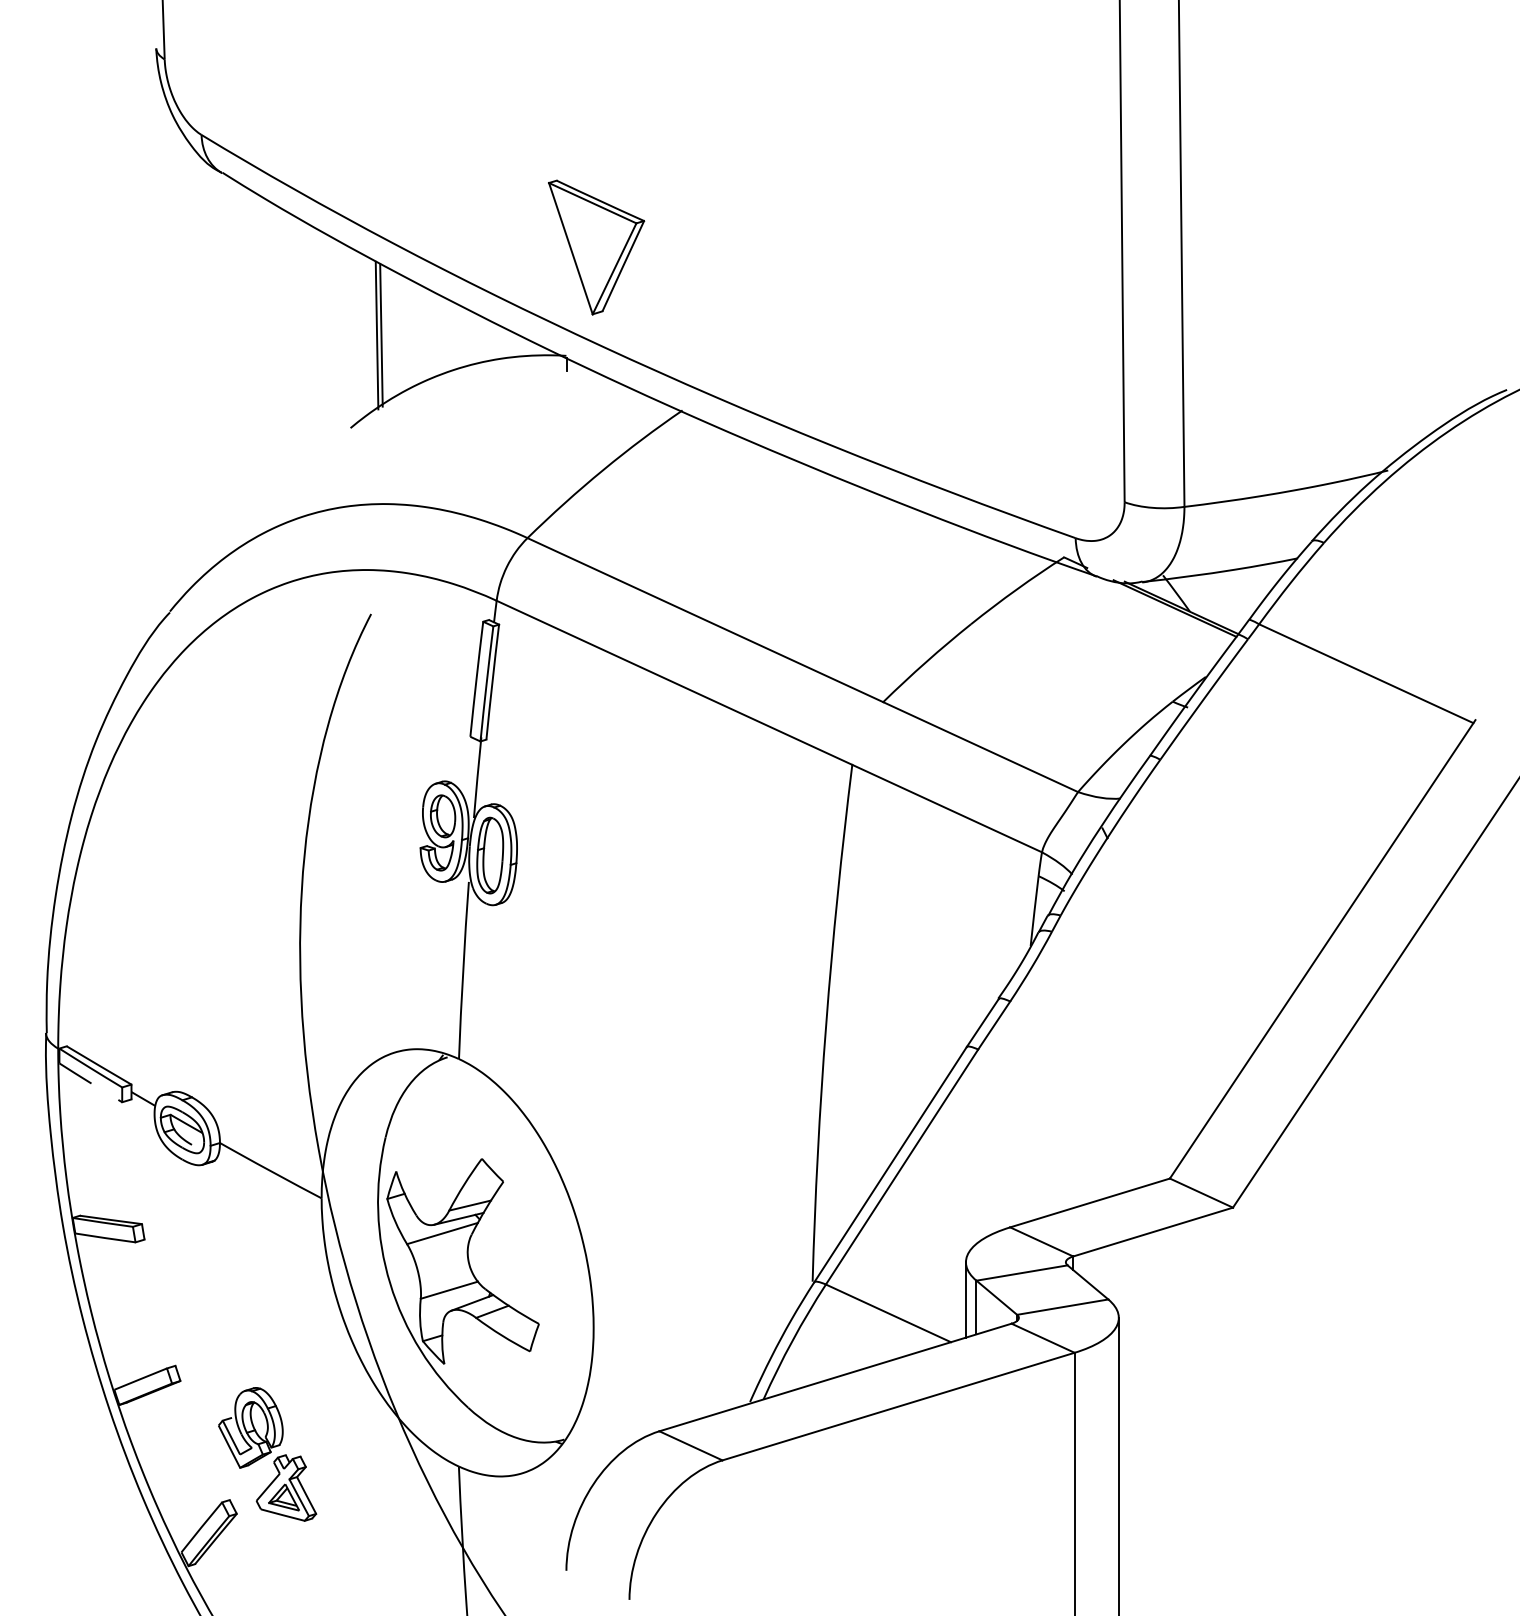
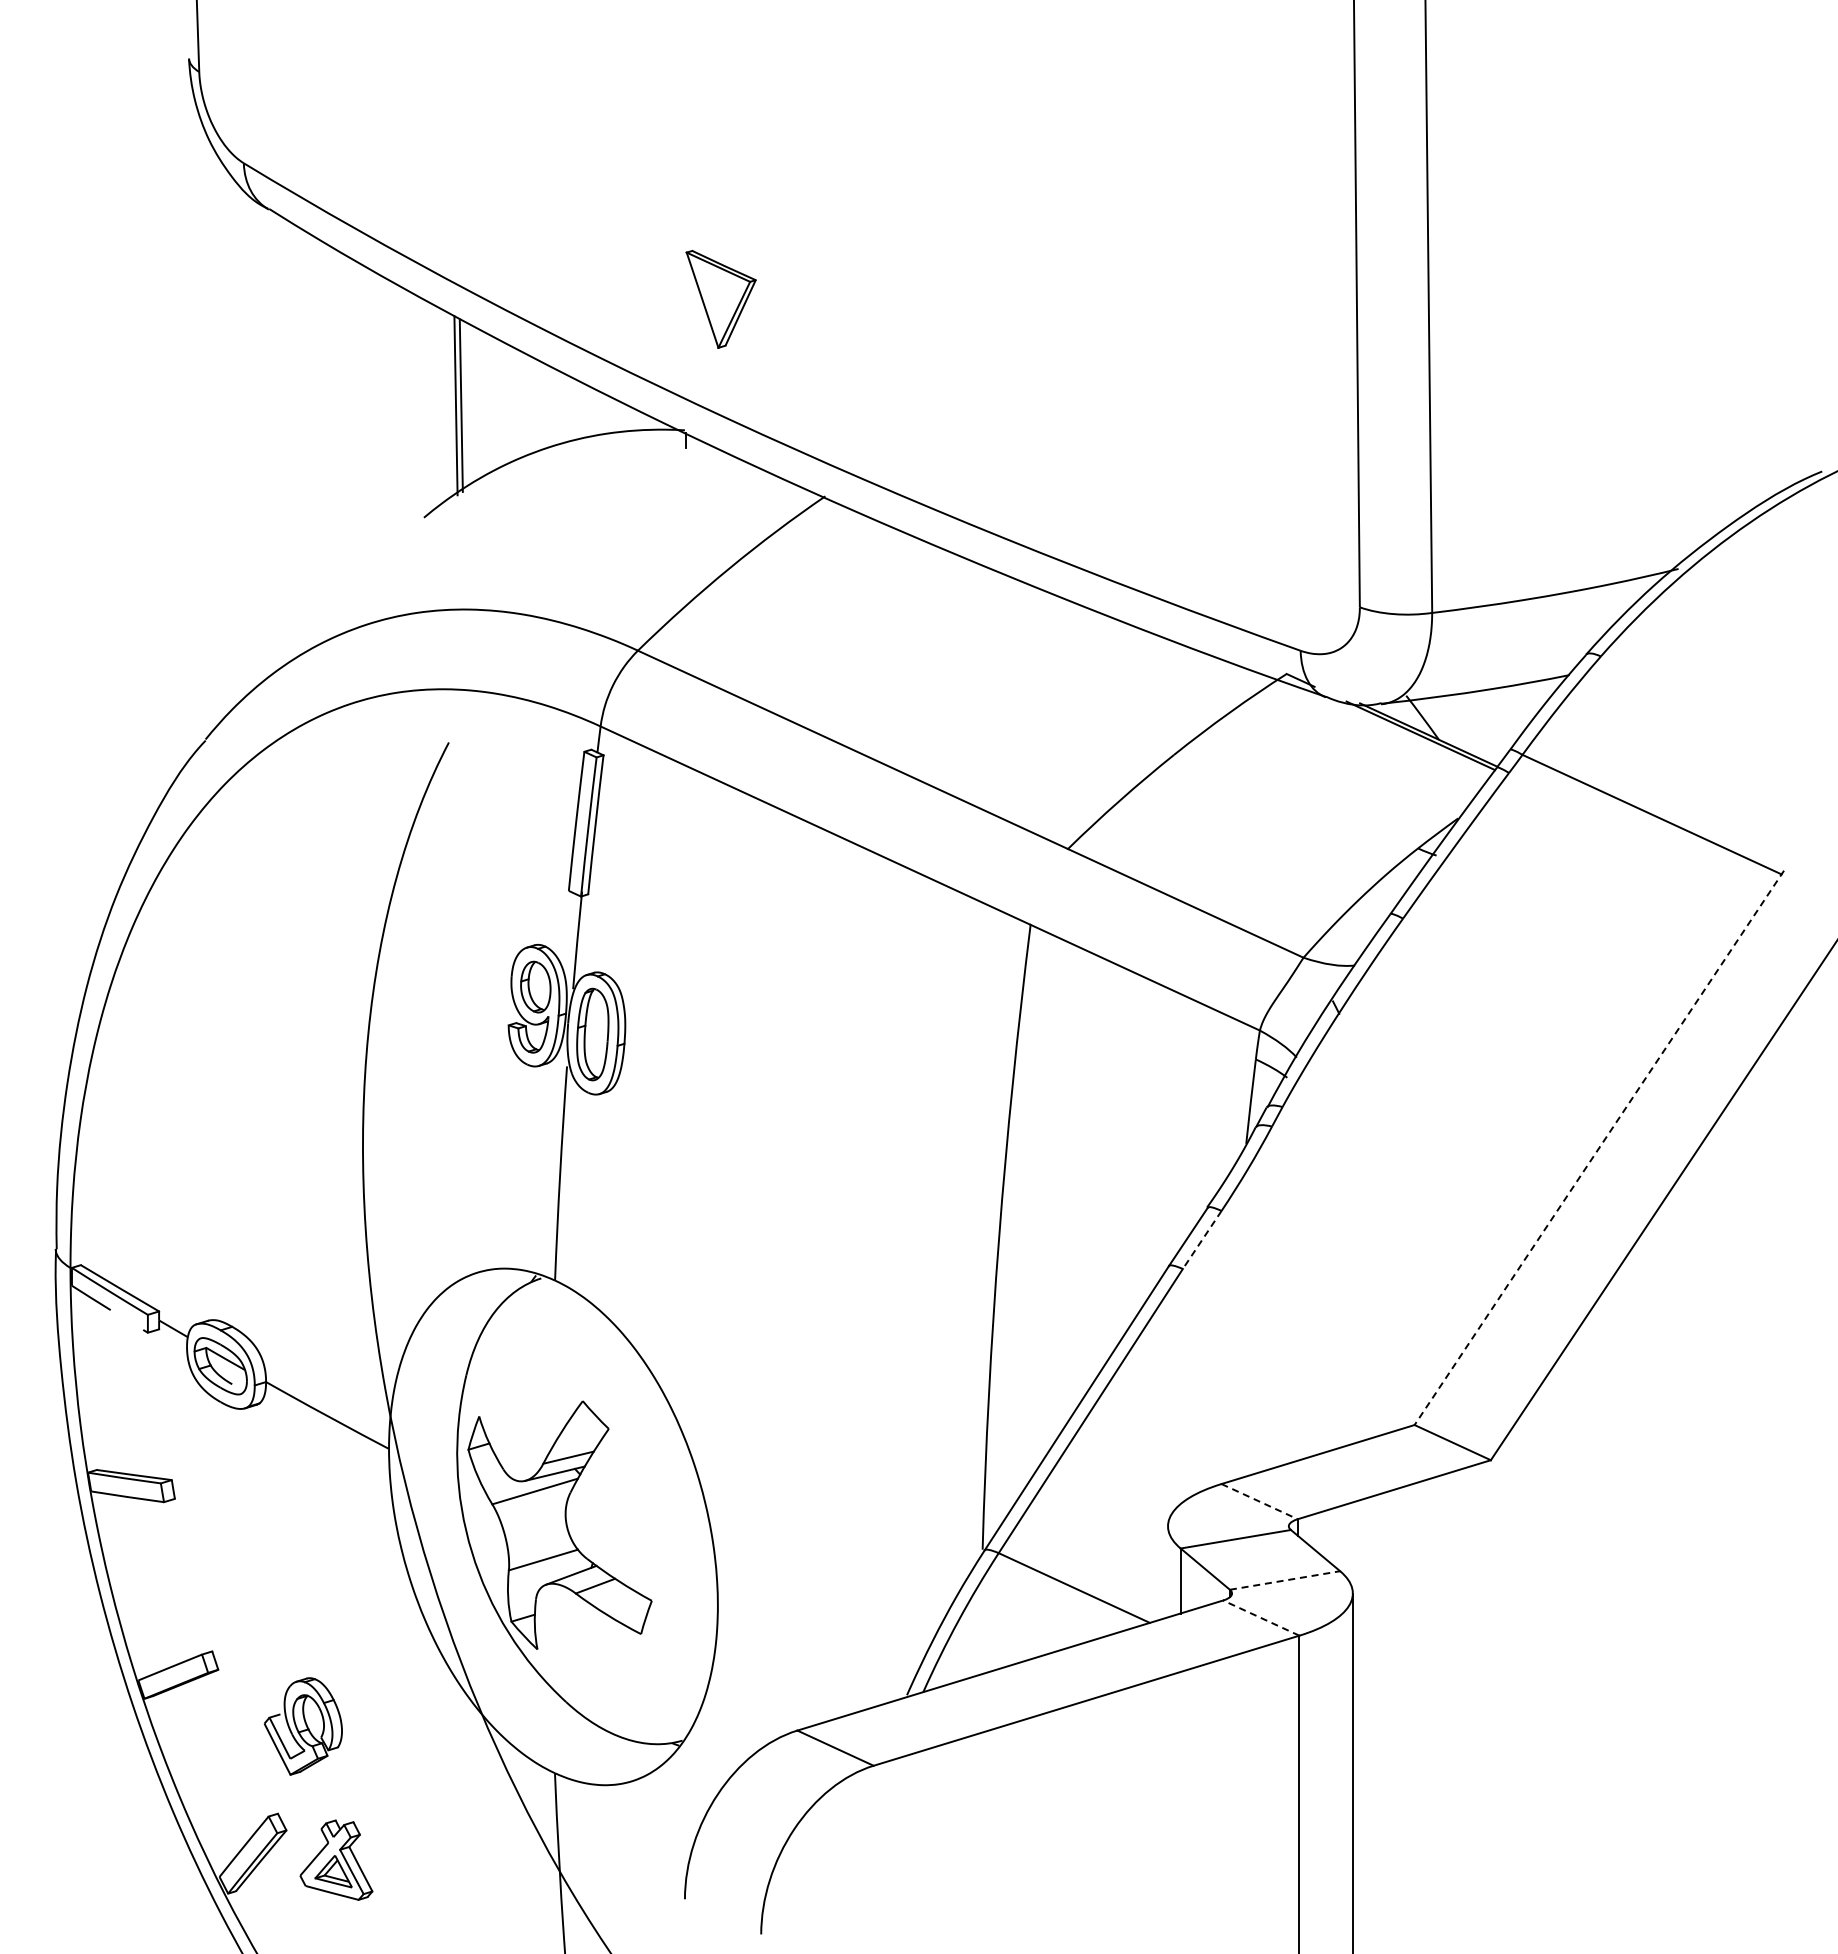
part: (595, 247) -> (720, 299), size x0.6
line: (1322, 949) -> (1599, 1148), solid -> dashed
line: (994, 1025) -> (1202, 1239), solid -> dashed
line: (1041, 1241) -> (1259, 1501), solid -> dashed
line: (966, 1299) -> (1168, 1571), removed
line: (1063, 1307) -> (1285, 1580), solid -> dashed
line: (1043, 1338) -> (1261, 1618), solid -> dashed
part: (286, 1487) -> (336, 1859), moved

